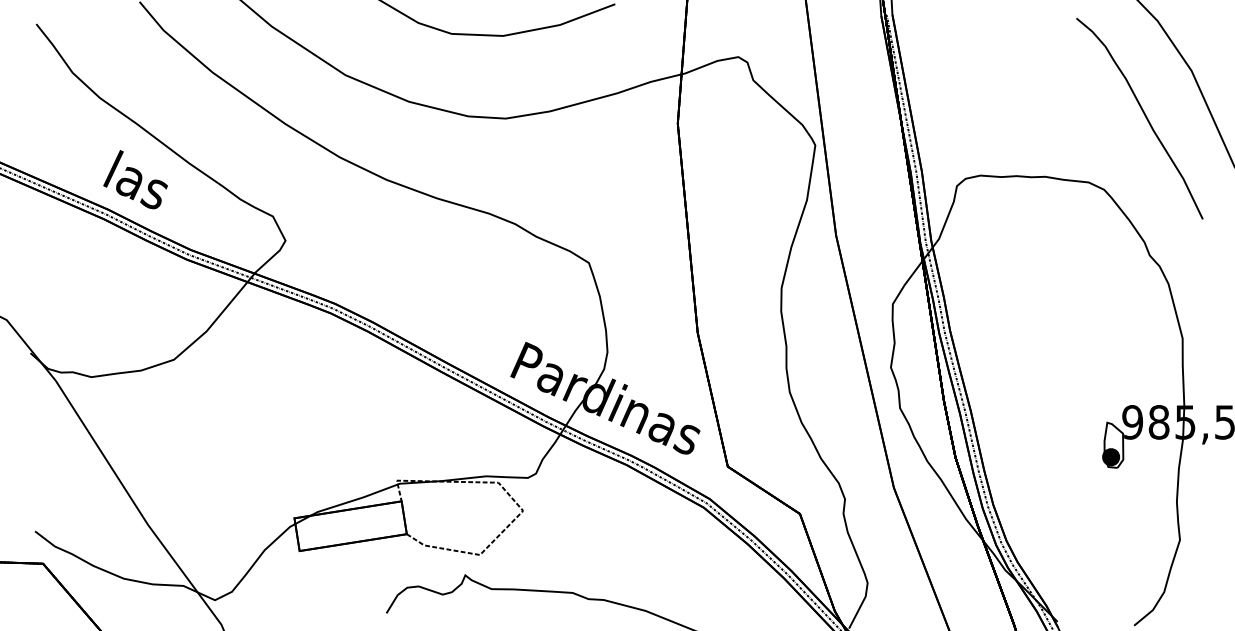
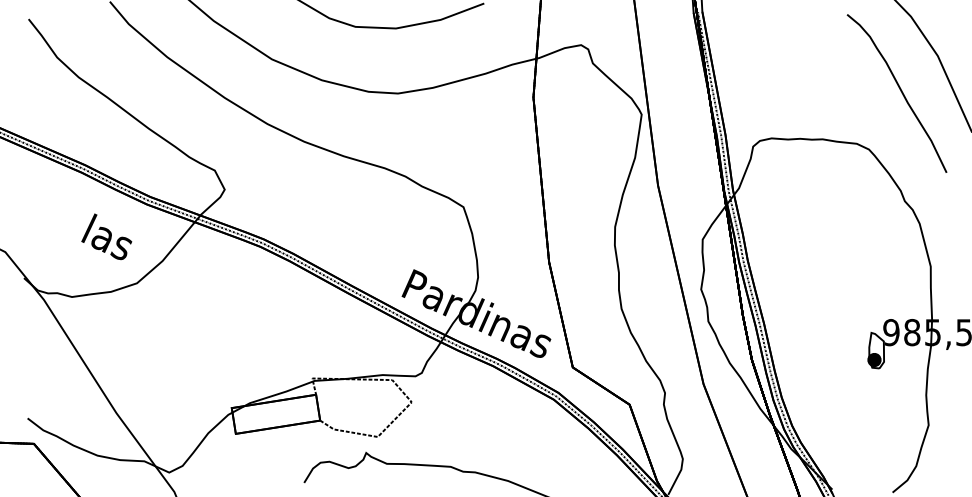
text: (135, 179) -> (106, 236), moved

